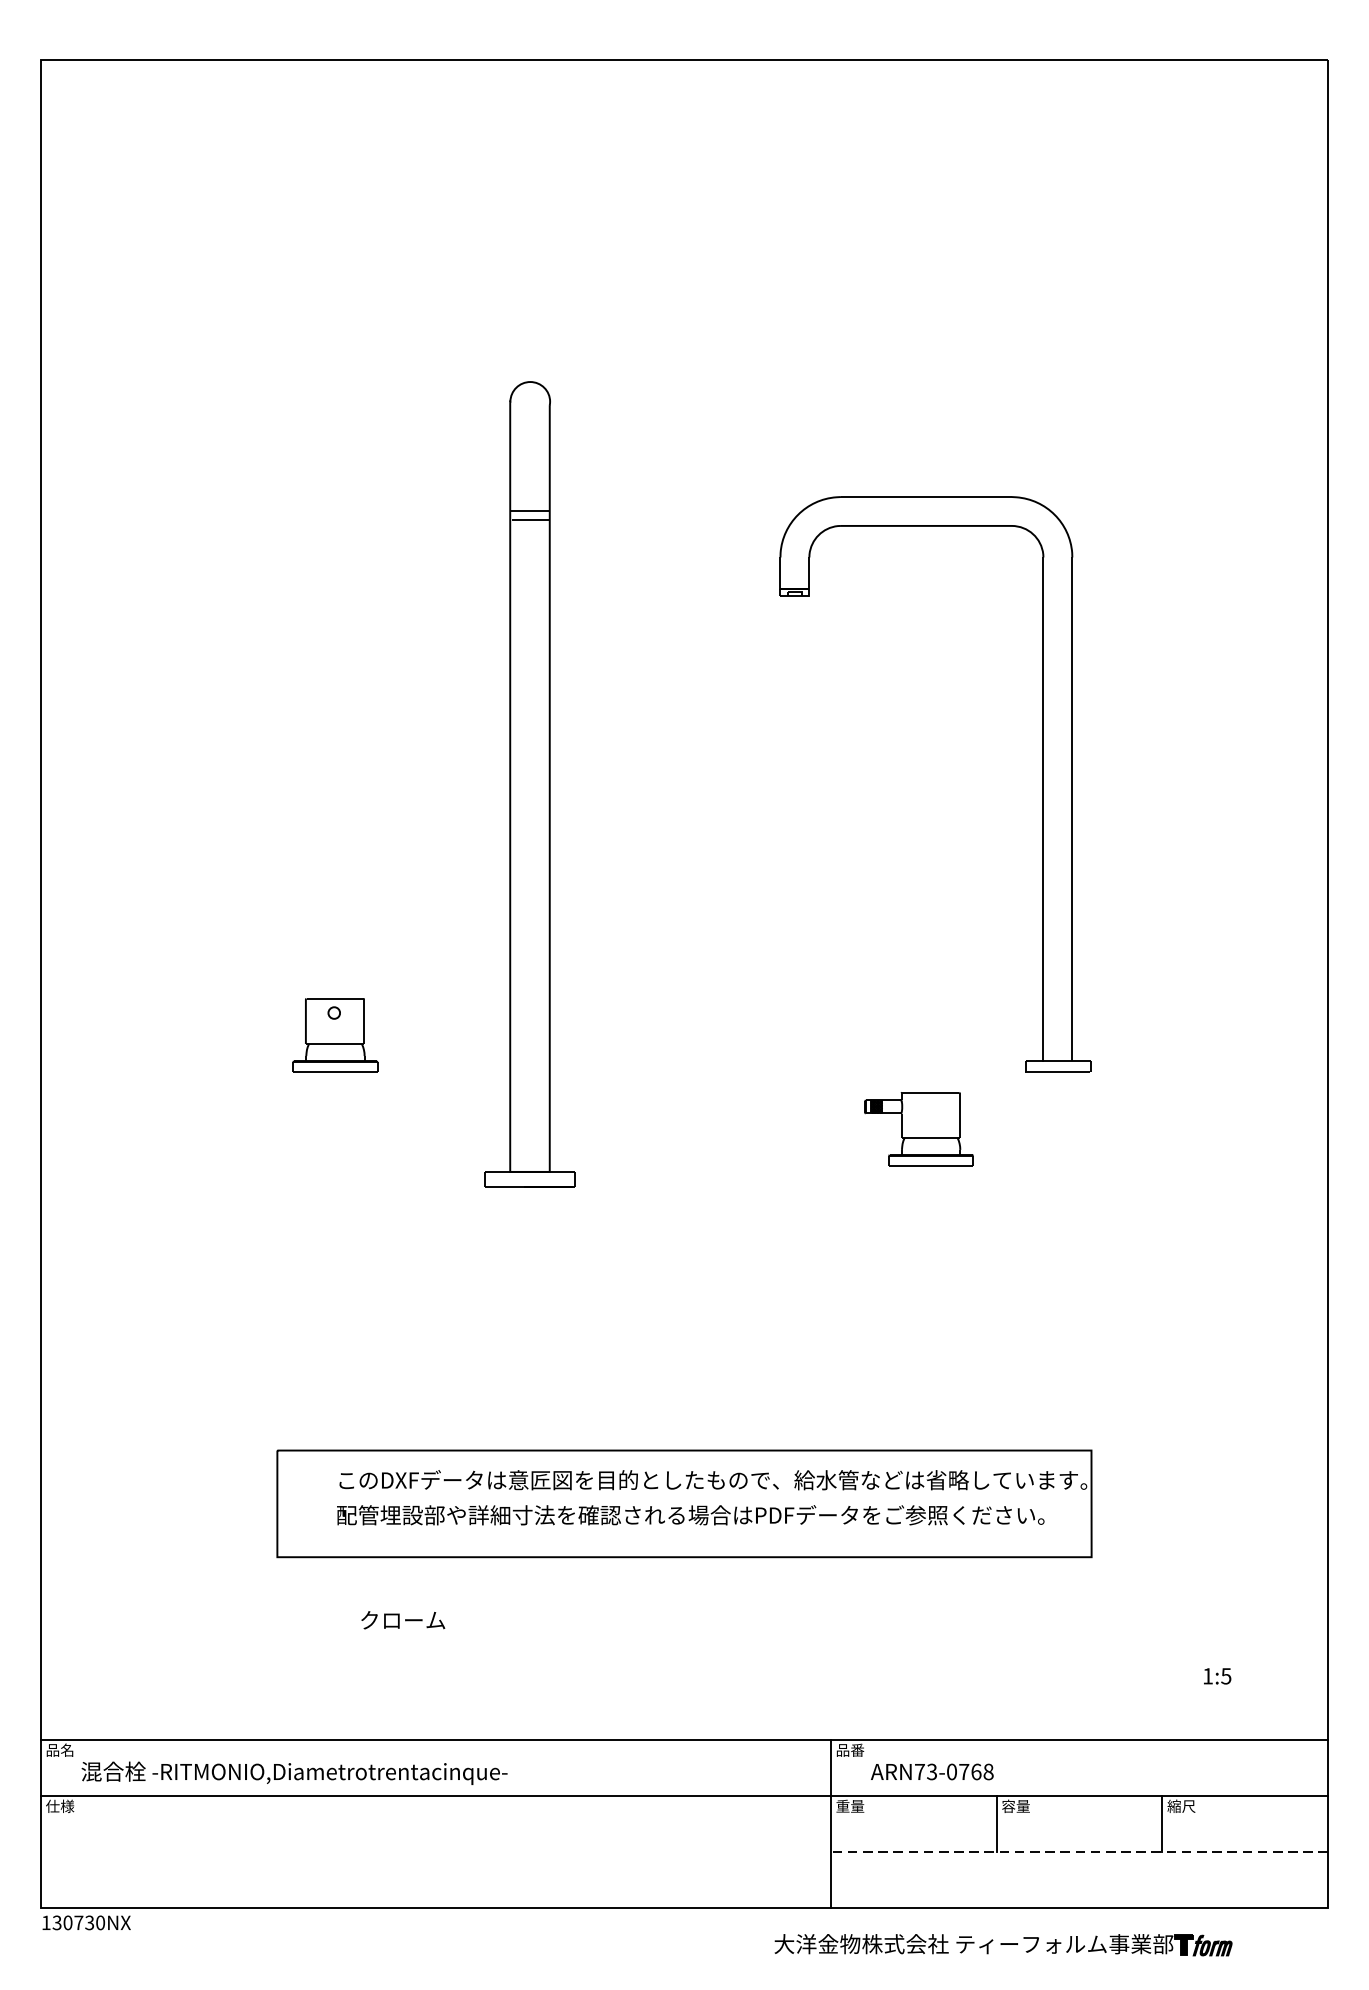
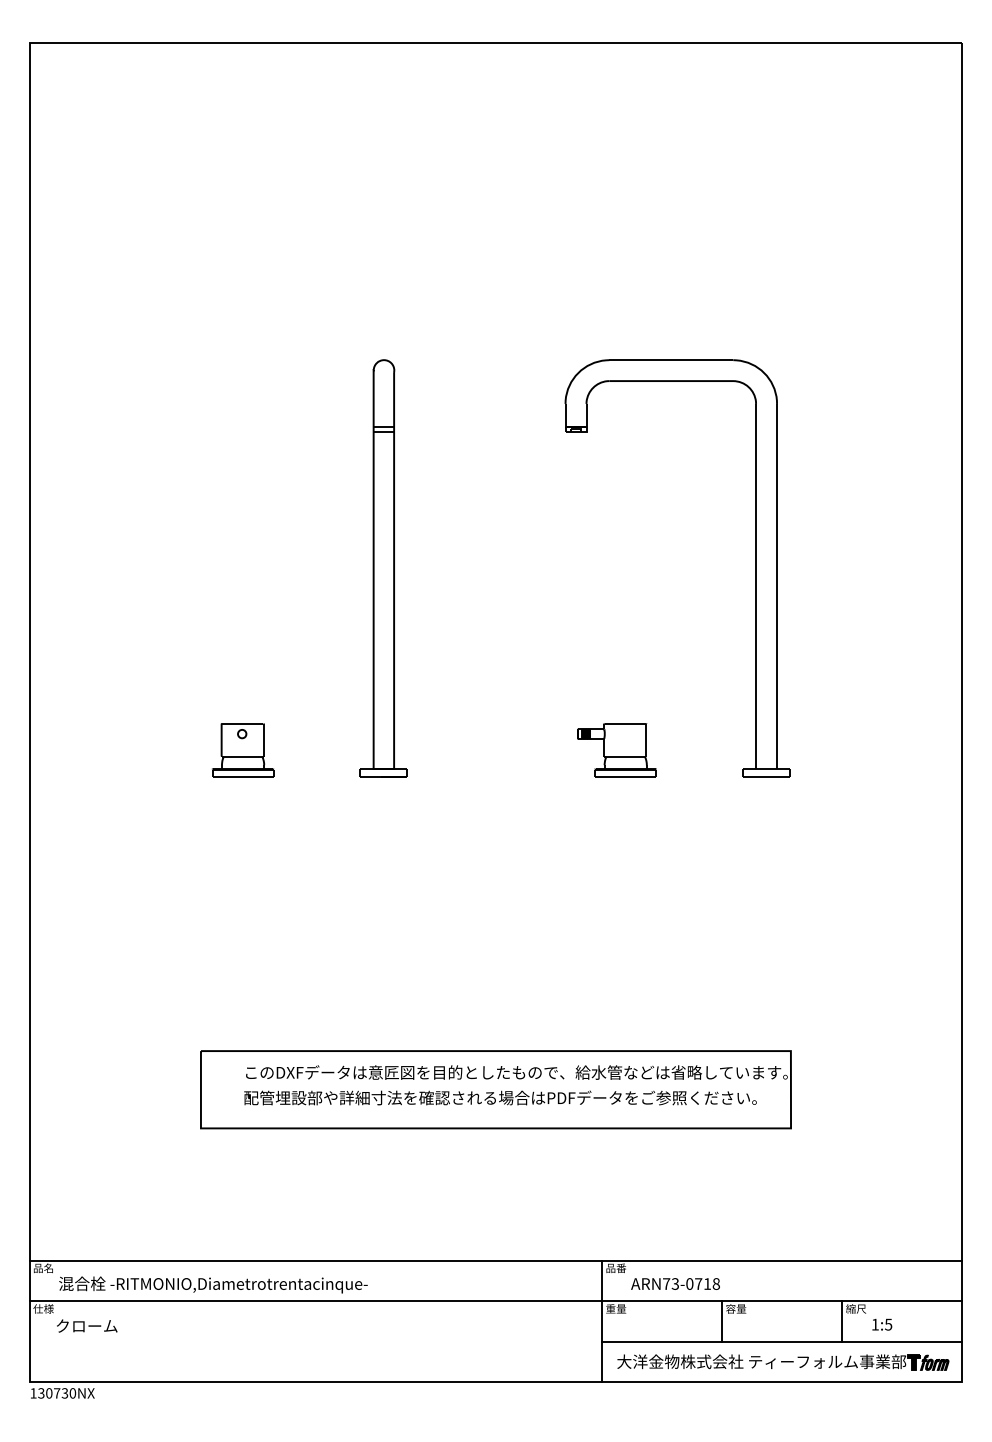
part: (529, 784) -> (383, 568), size x0.71
part: (918, 1129) -> (616, 750), moved
text: (403, 1619) -> (87, 1325), moved
text: (1217, 1676) -> (882, 1324), moved
text: (976, 1771) -> (707, 1283), ARN73-0768 -> ARN73-0718
line: (1078, 1851) -> (781, 1341), dashed -> solid
part: (1003, 1945) -> (783, 1362), moved

